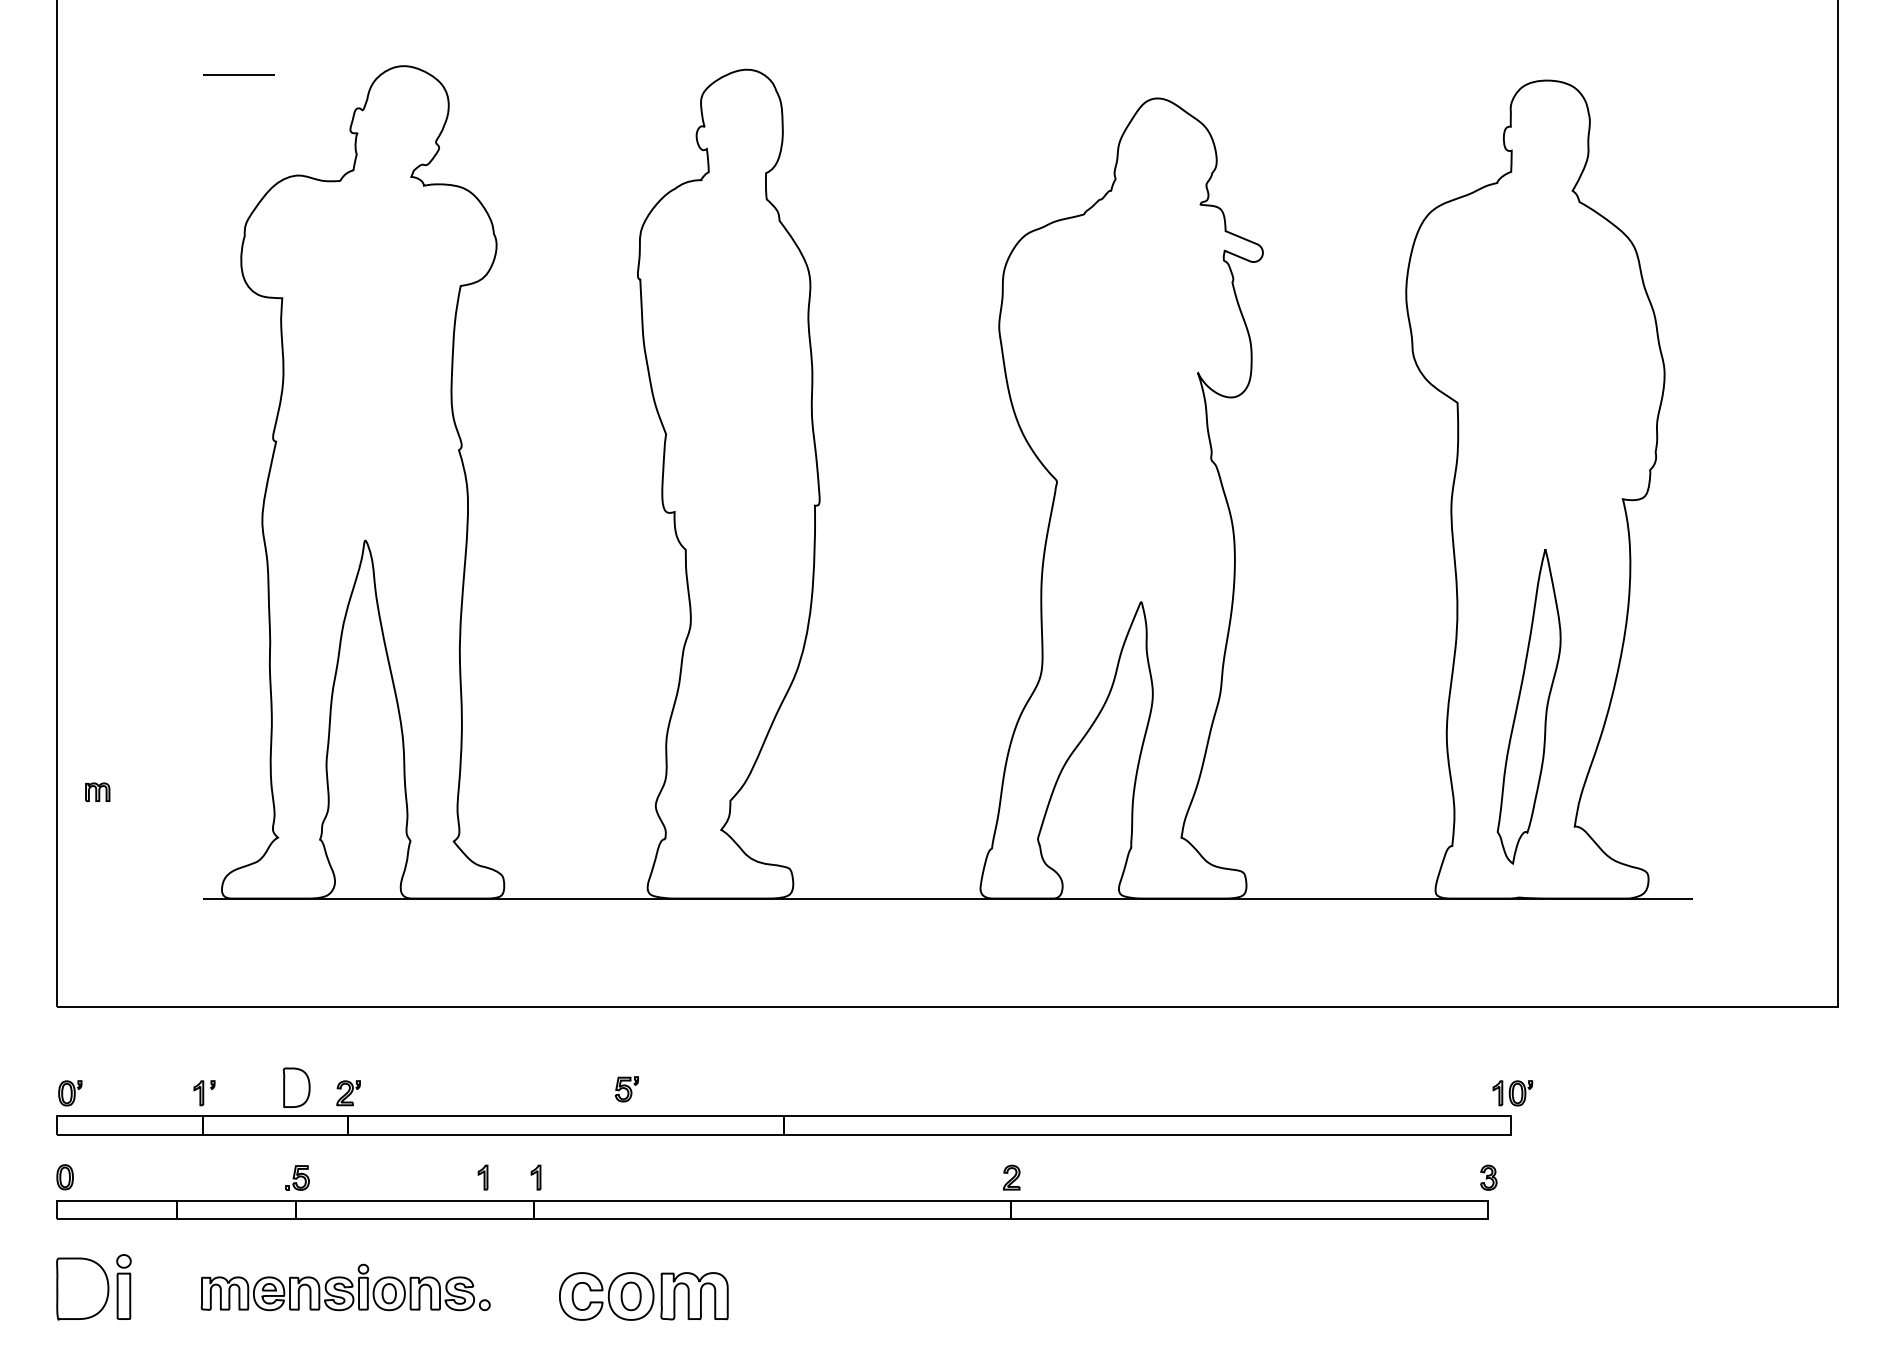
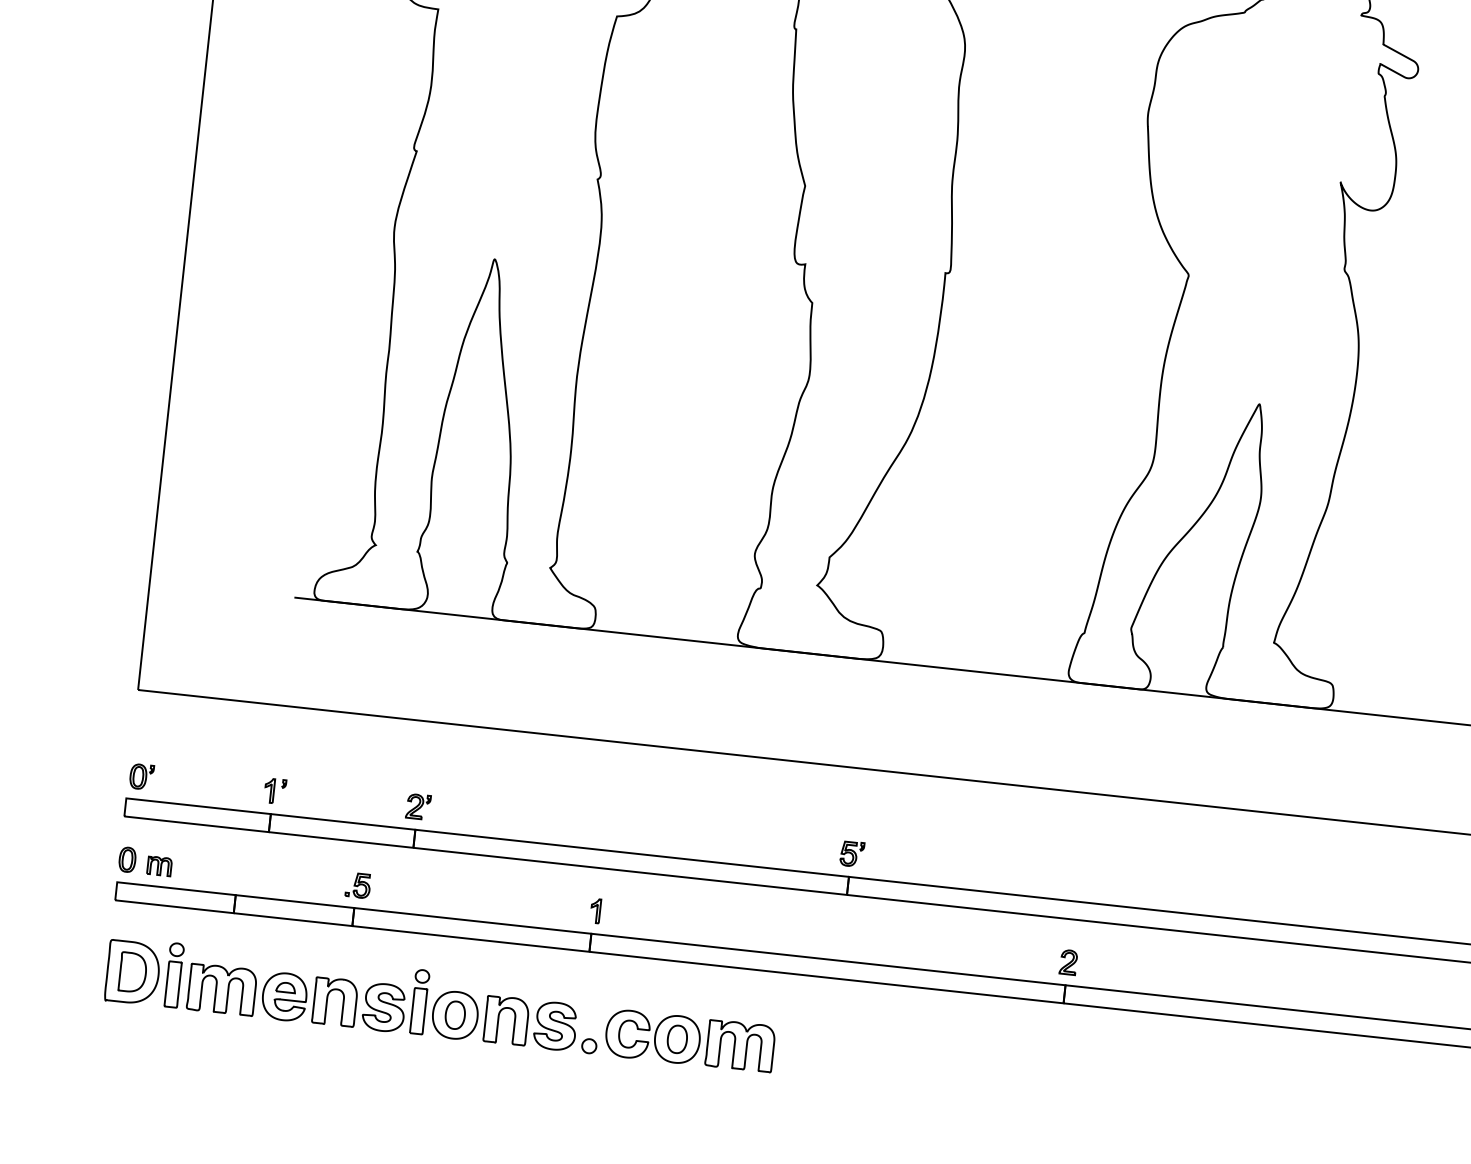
part: (97, 791) -> (159, 865), moved
part: (296, 1087) -> (132, 972), moved
part: (626, 1089) -> (851, 854), moved
part: (482, 1177) -> (542, 905), removed
part: (345, 1287) -> (394, 999), size x1.43

